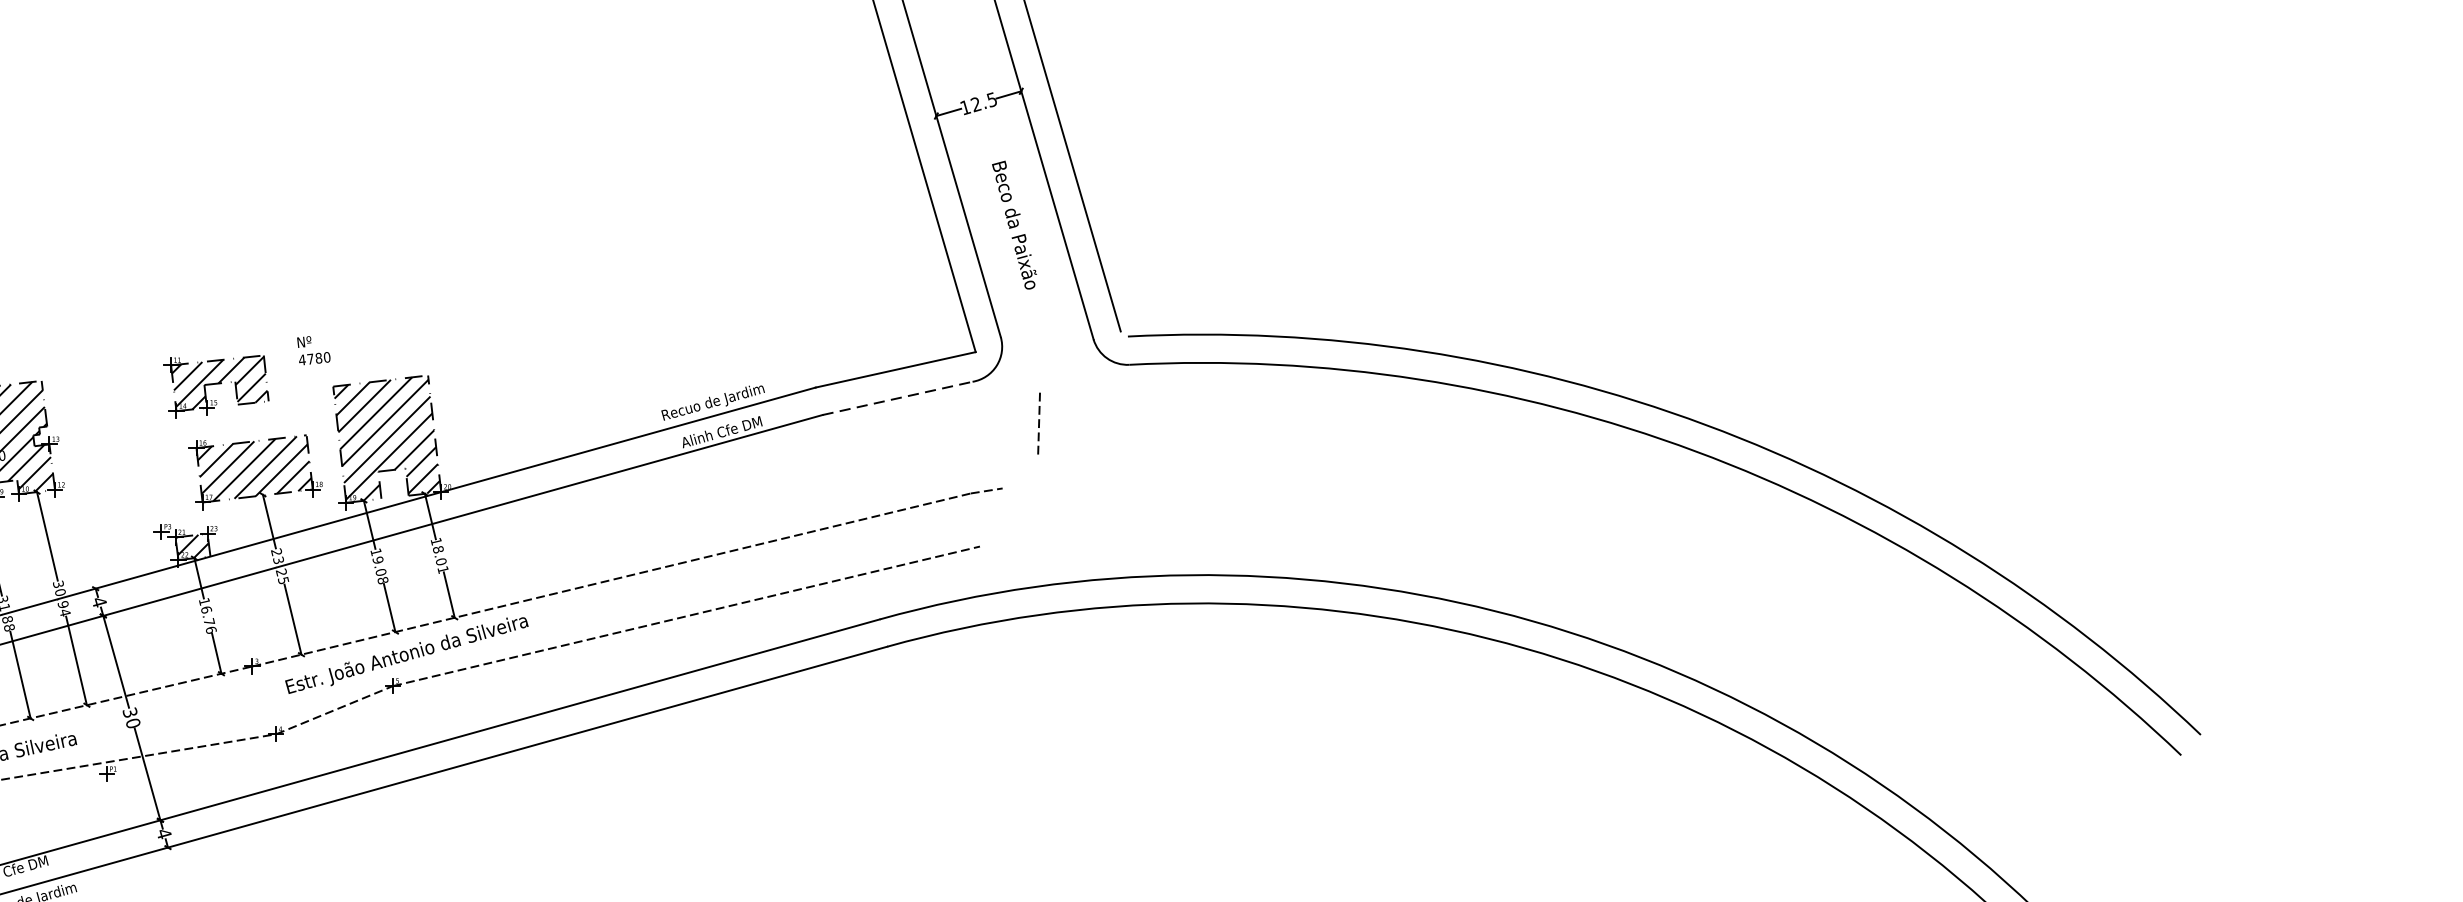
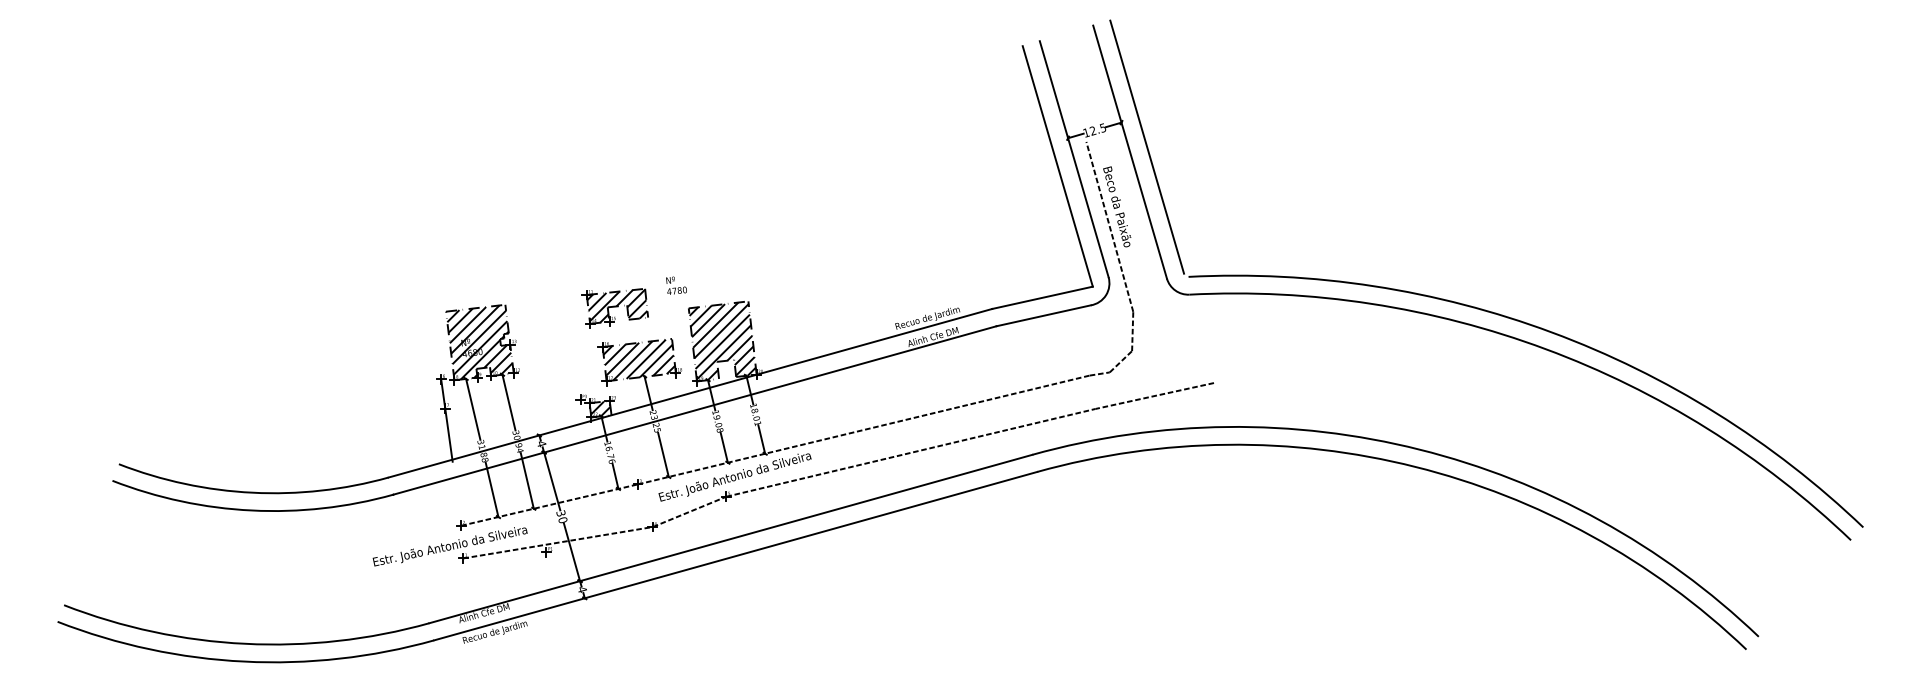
line: (1002, 256) -> (1109, 226), added
line: (898, 397) -> (1044, 315), dashed -> solid
line: (1019, 471) -> (1120, 361), added
line: (1073, 525) -> (1154, 395), added

